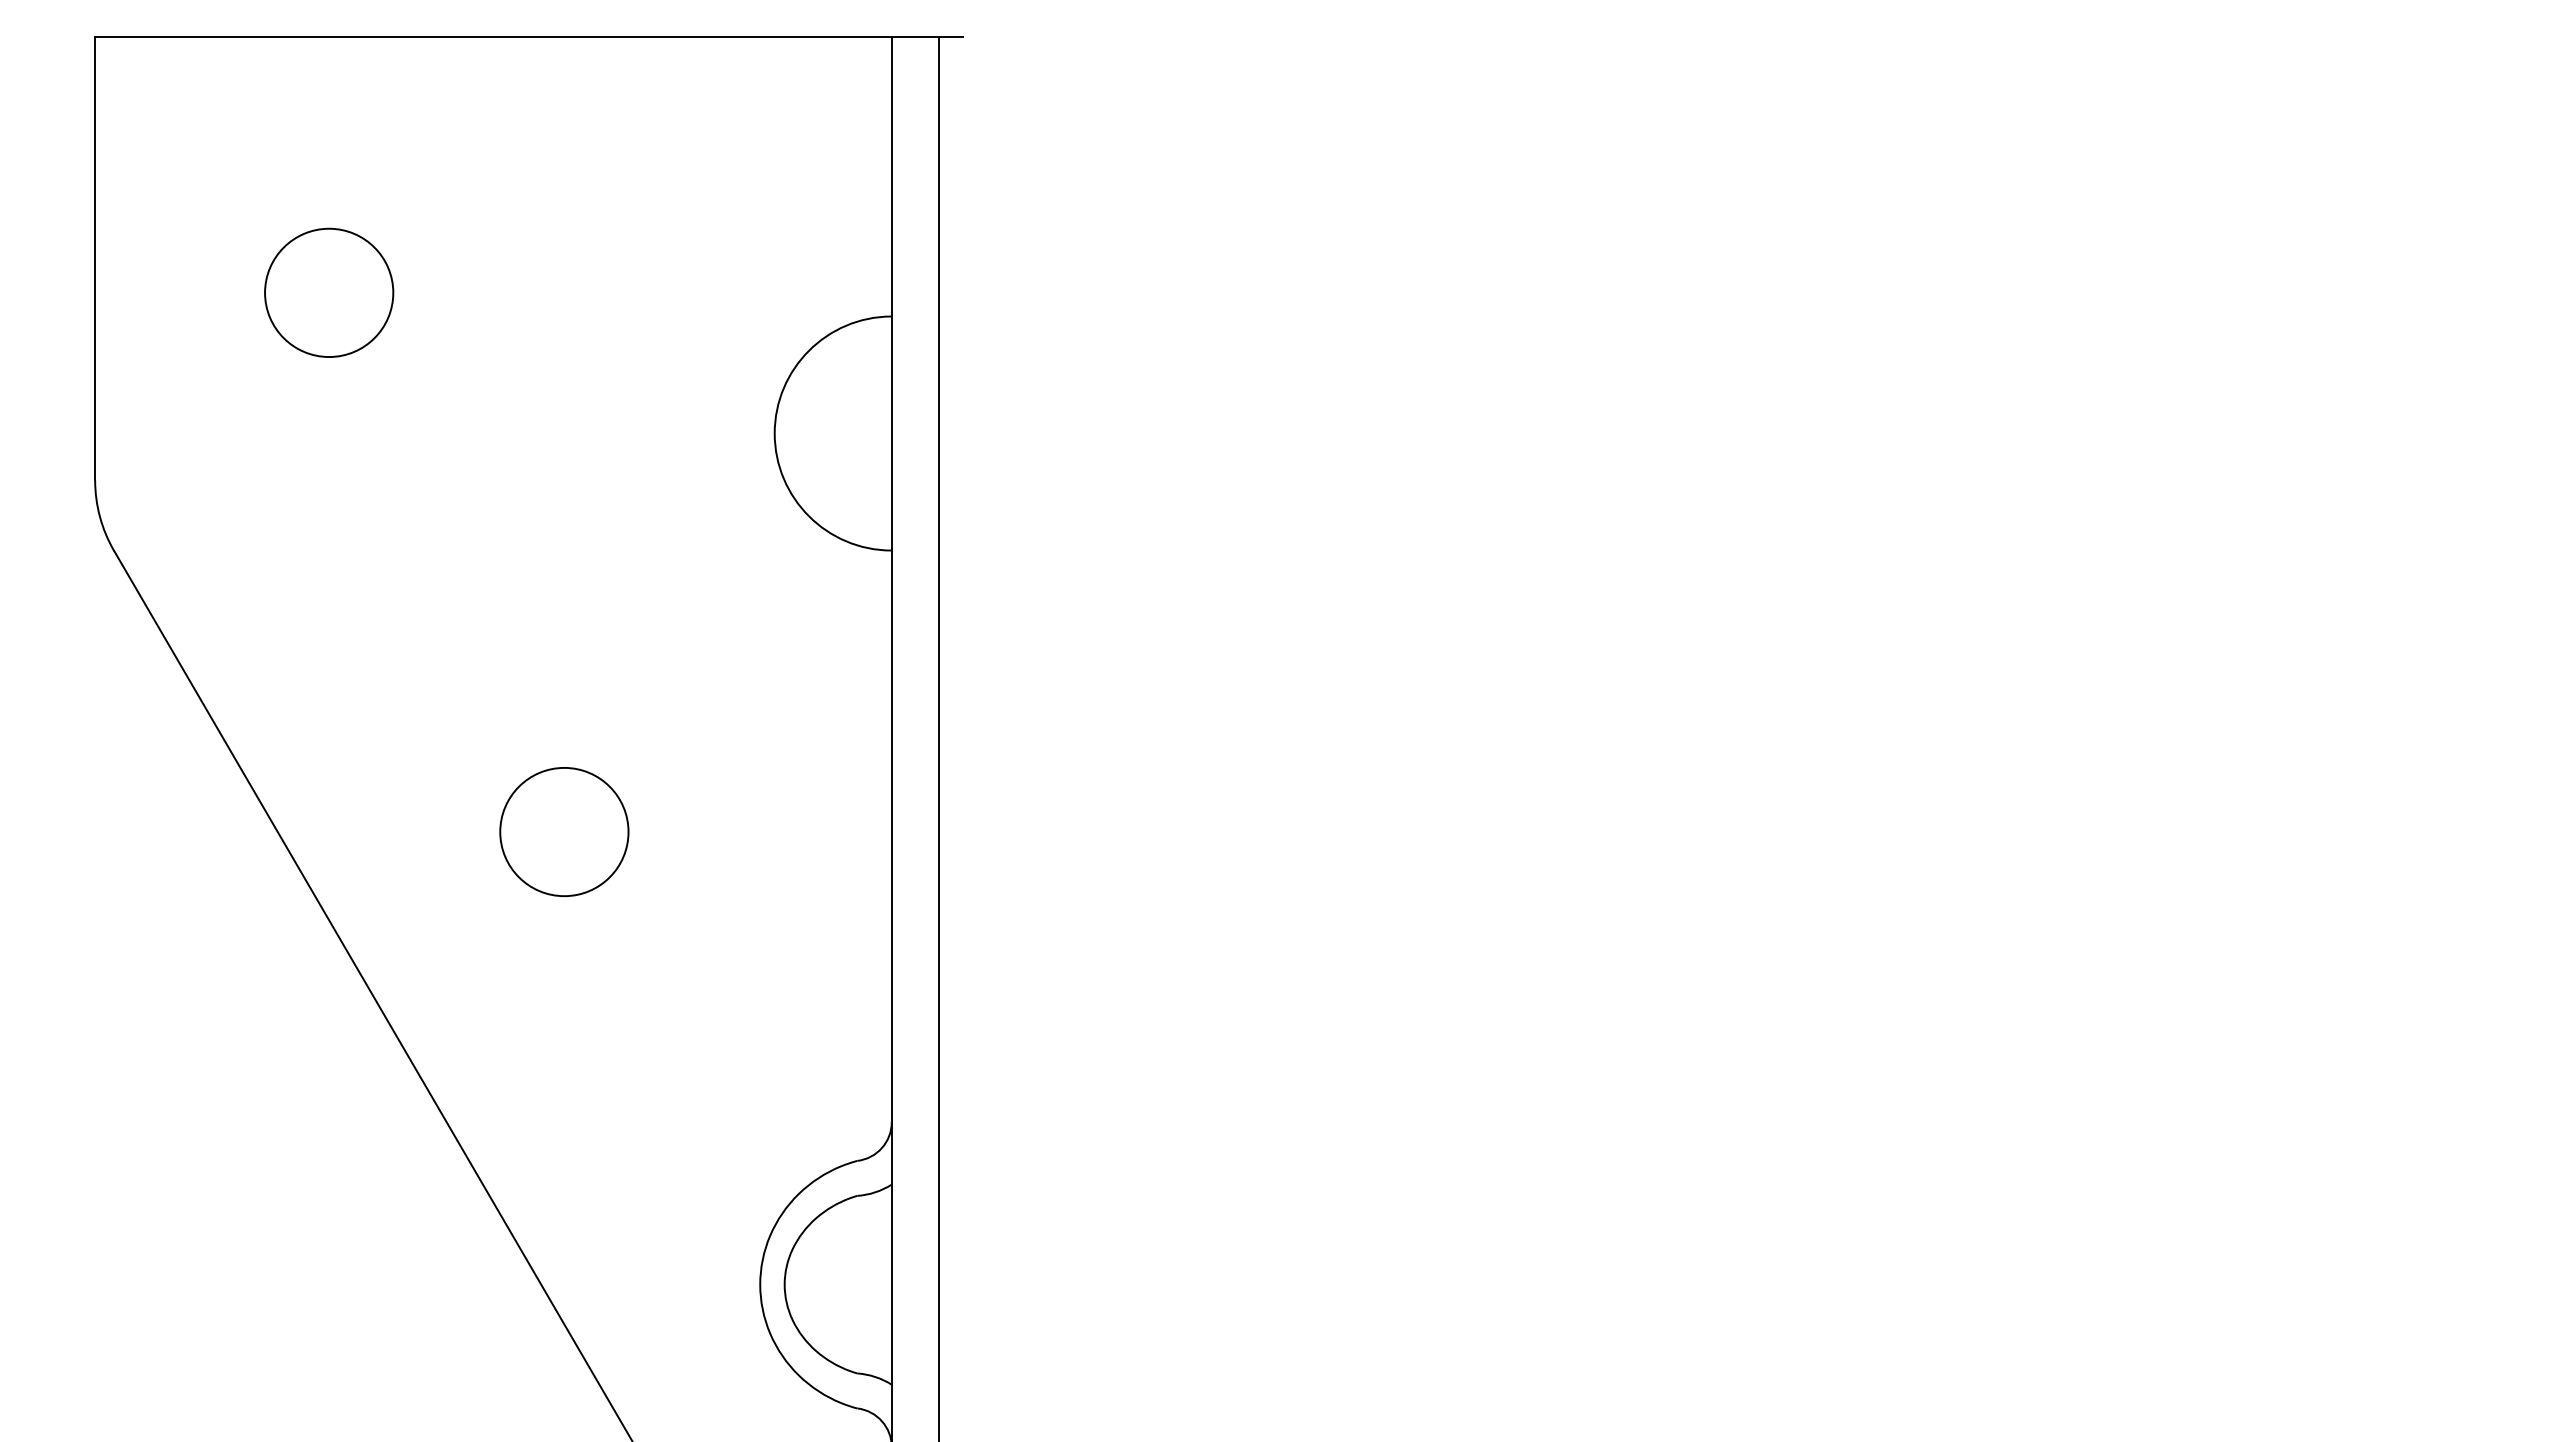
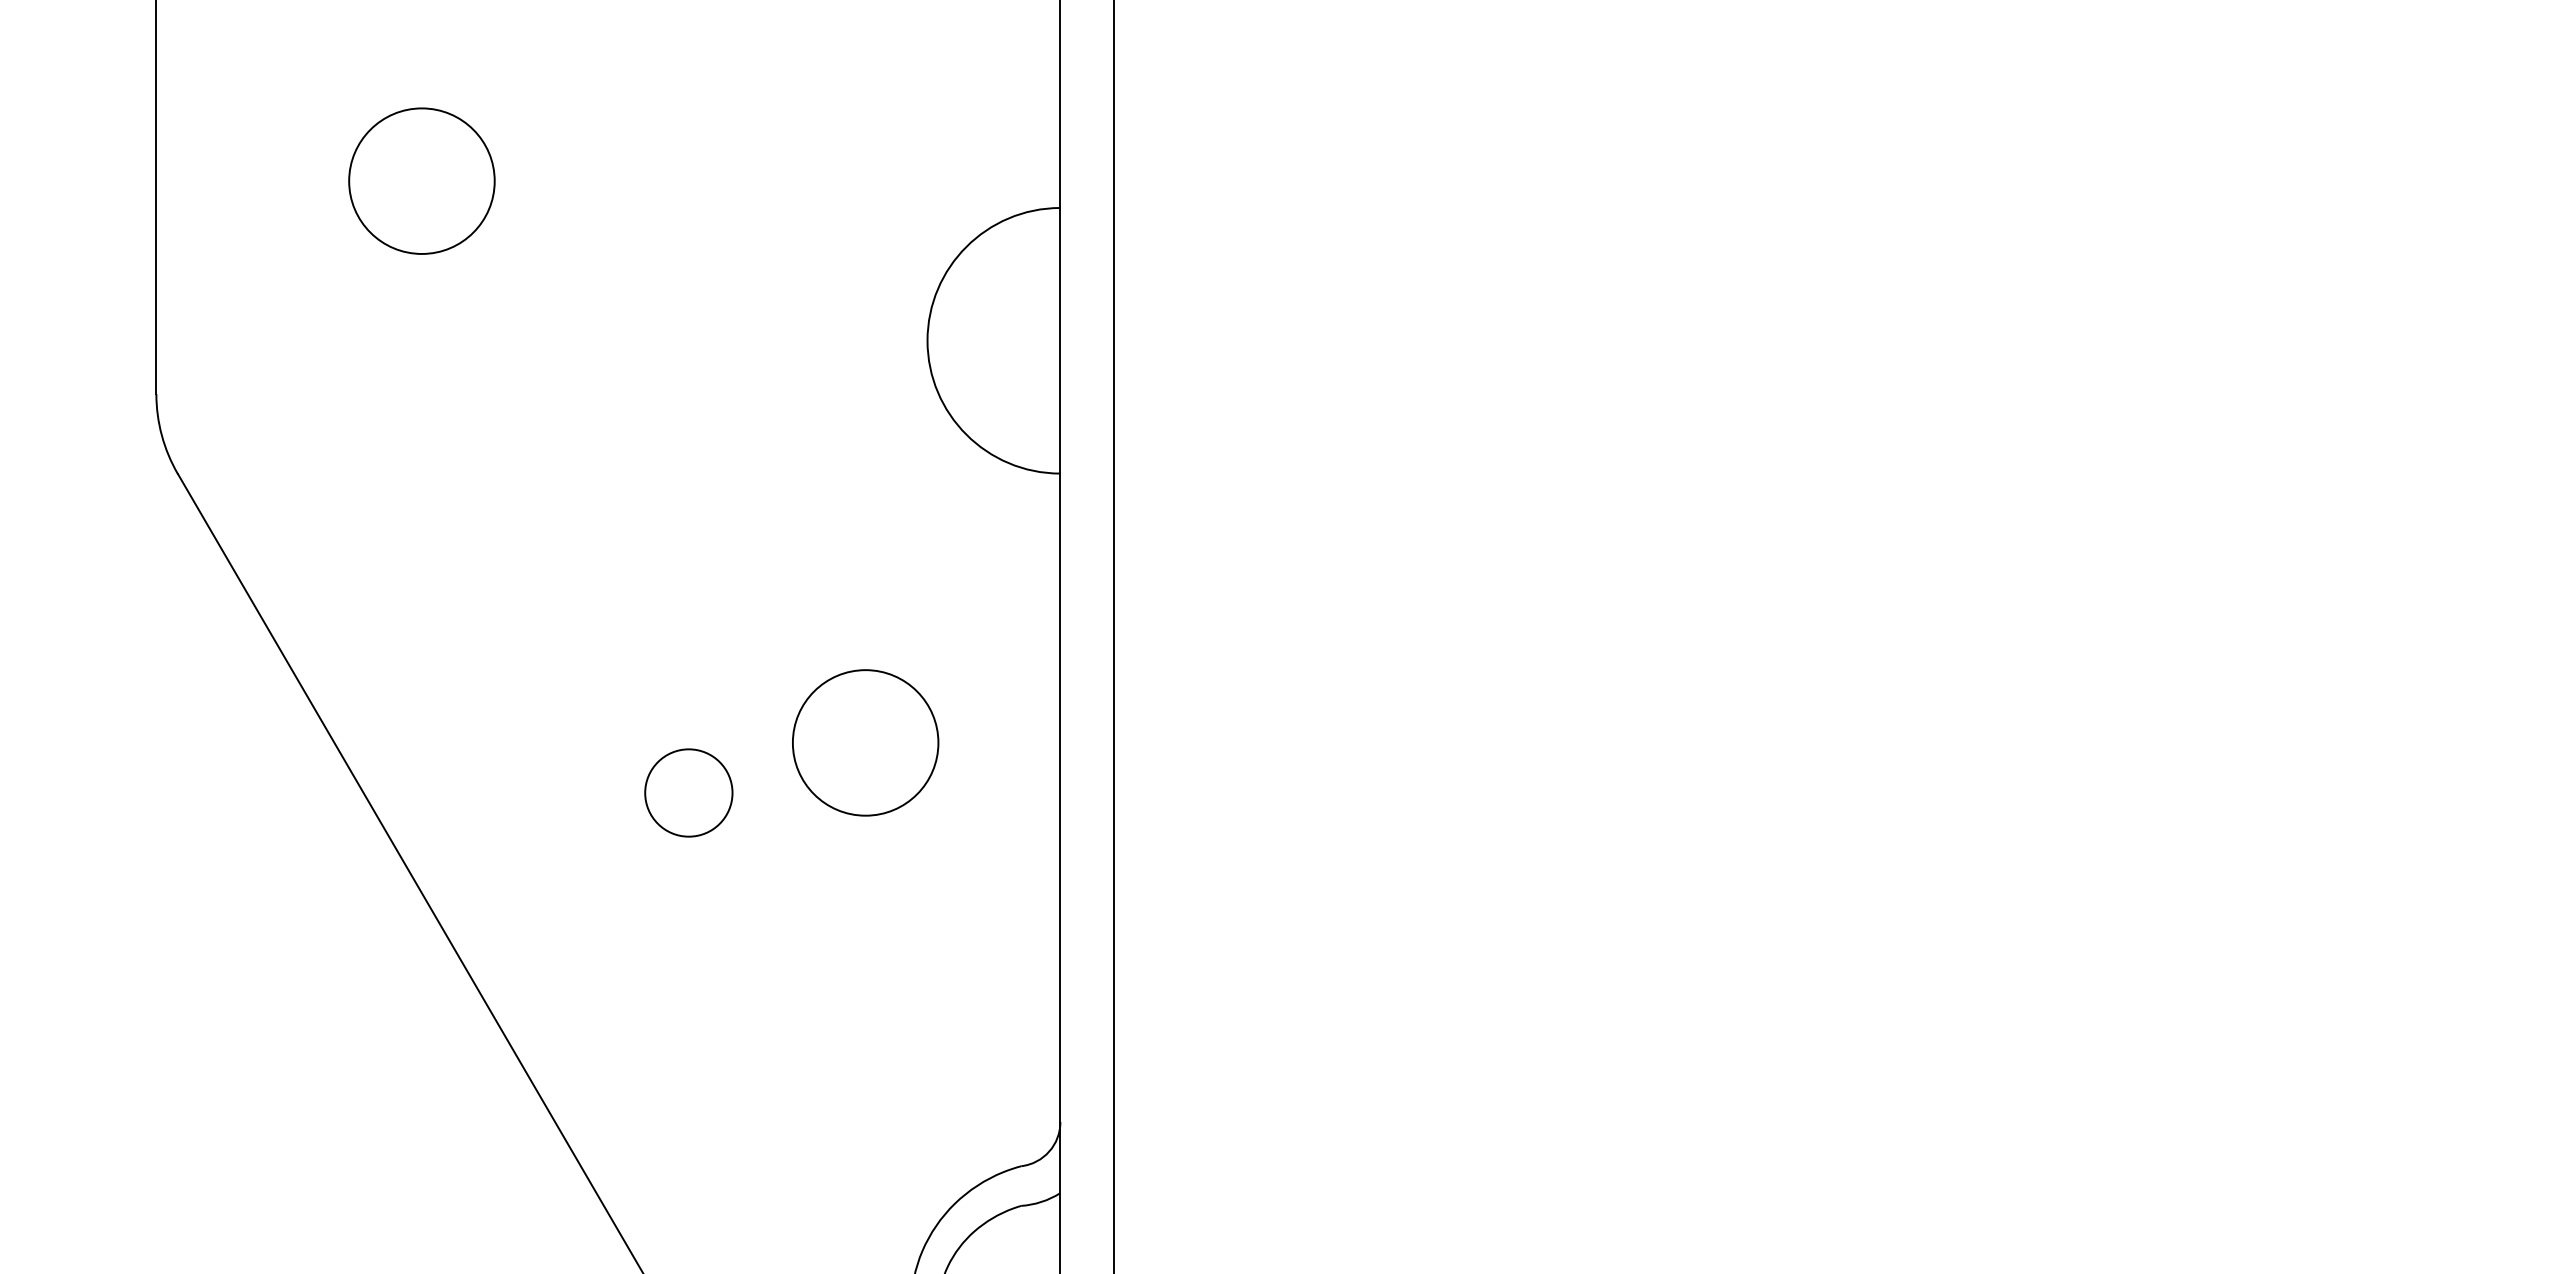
circle: (720, 787) -> (866, 742), added
circle: (564, 831) -> (688, 792), size x0.6

